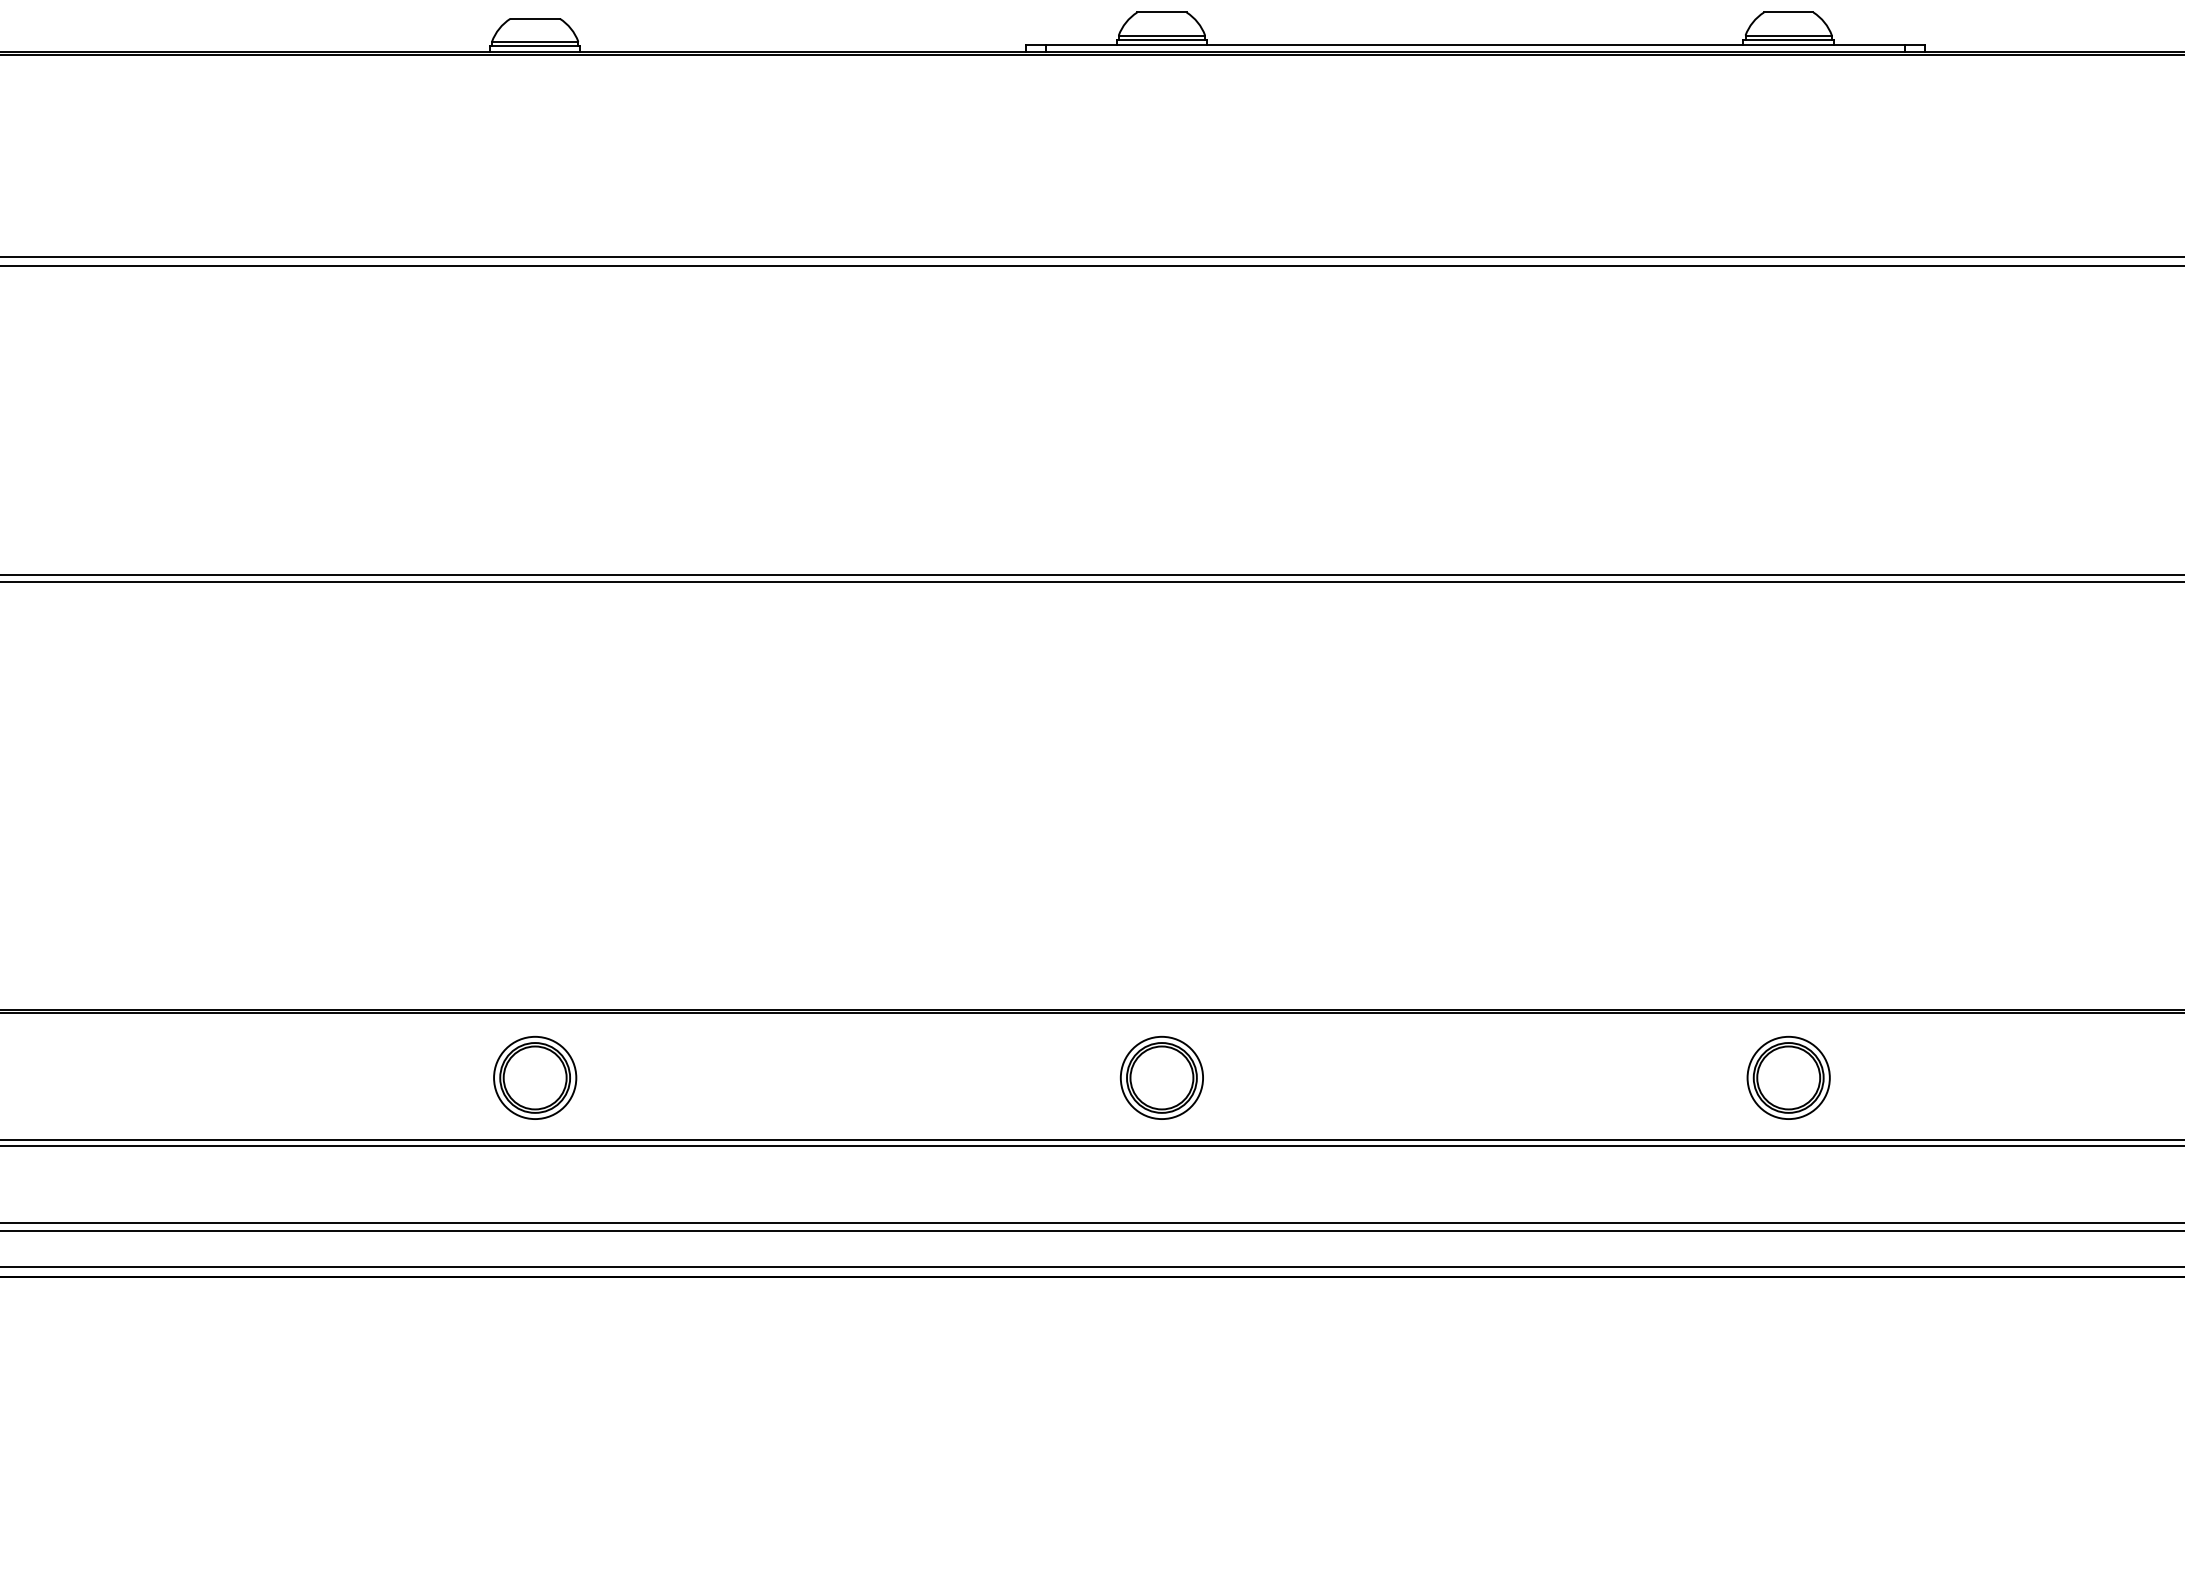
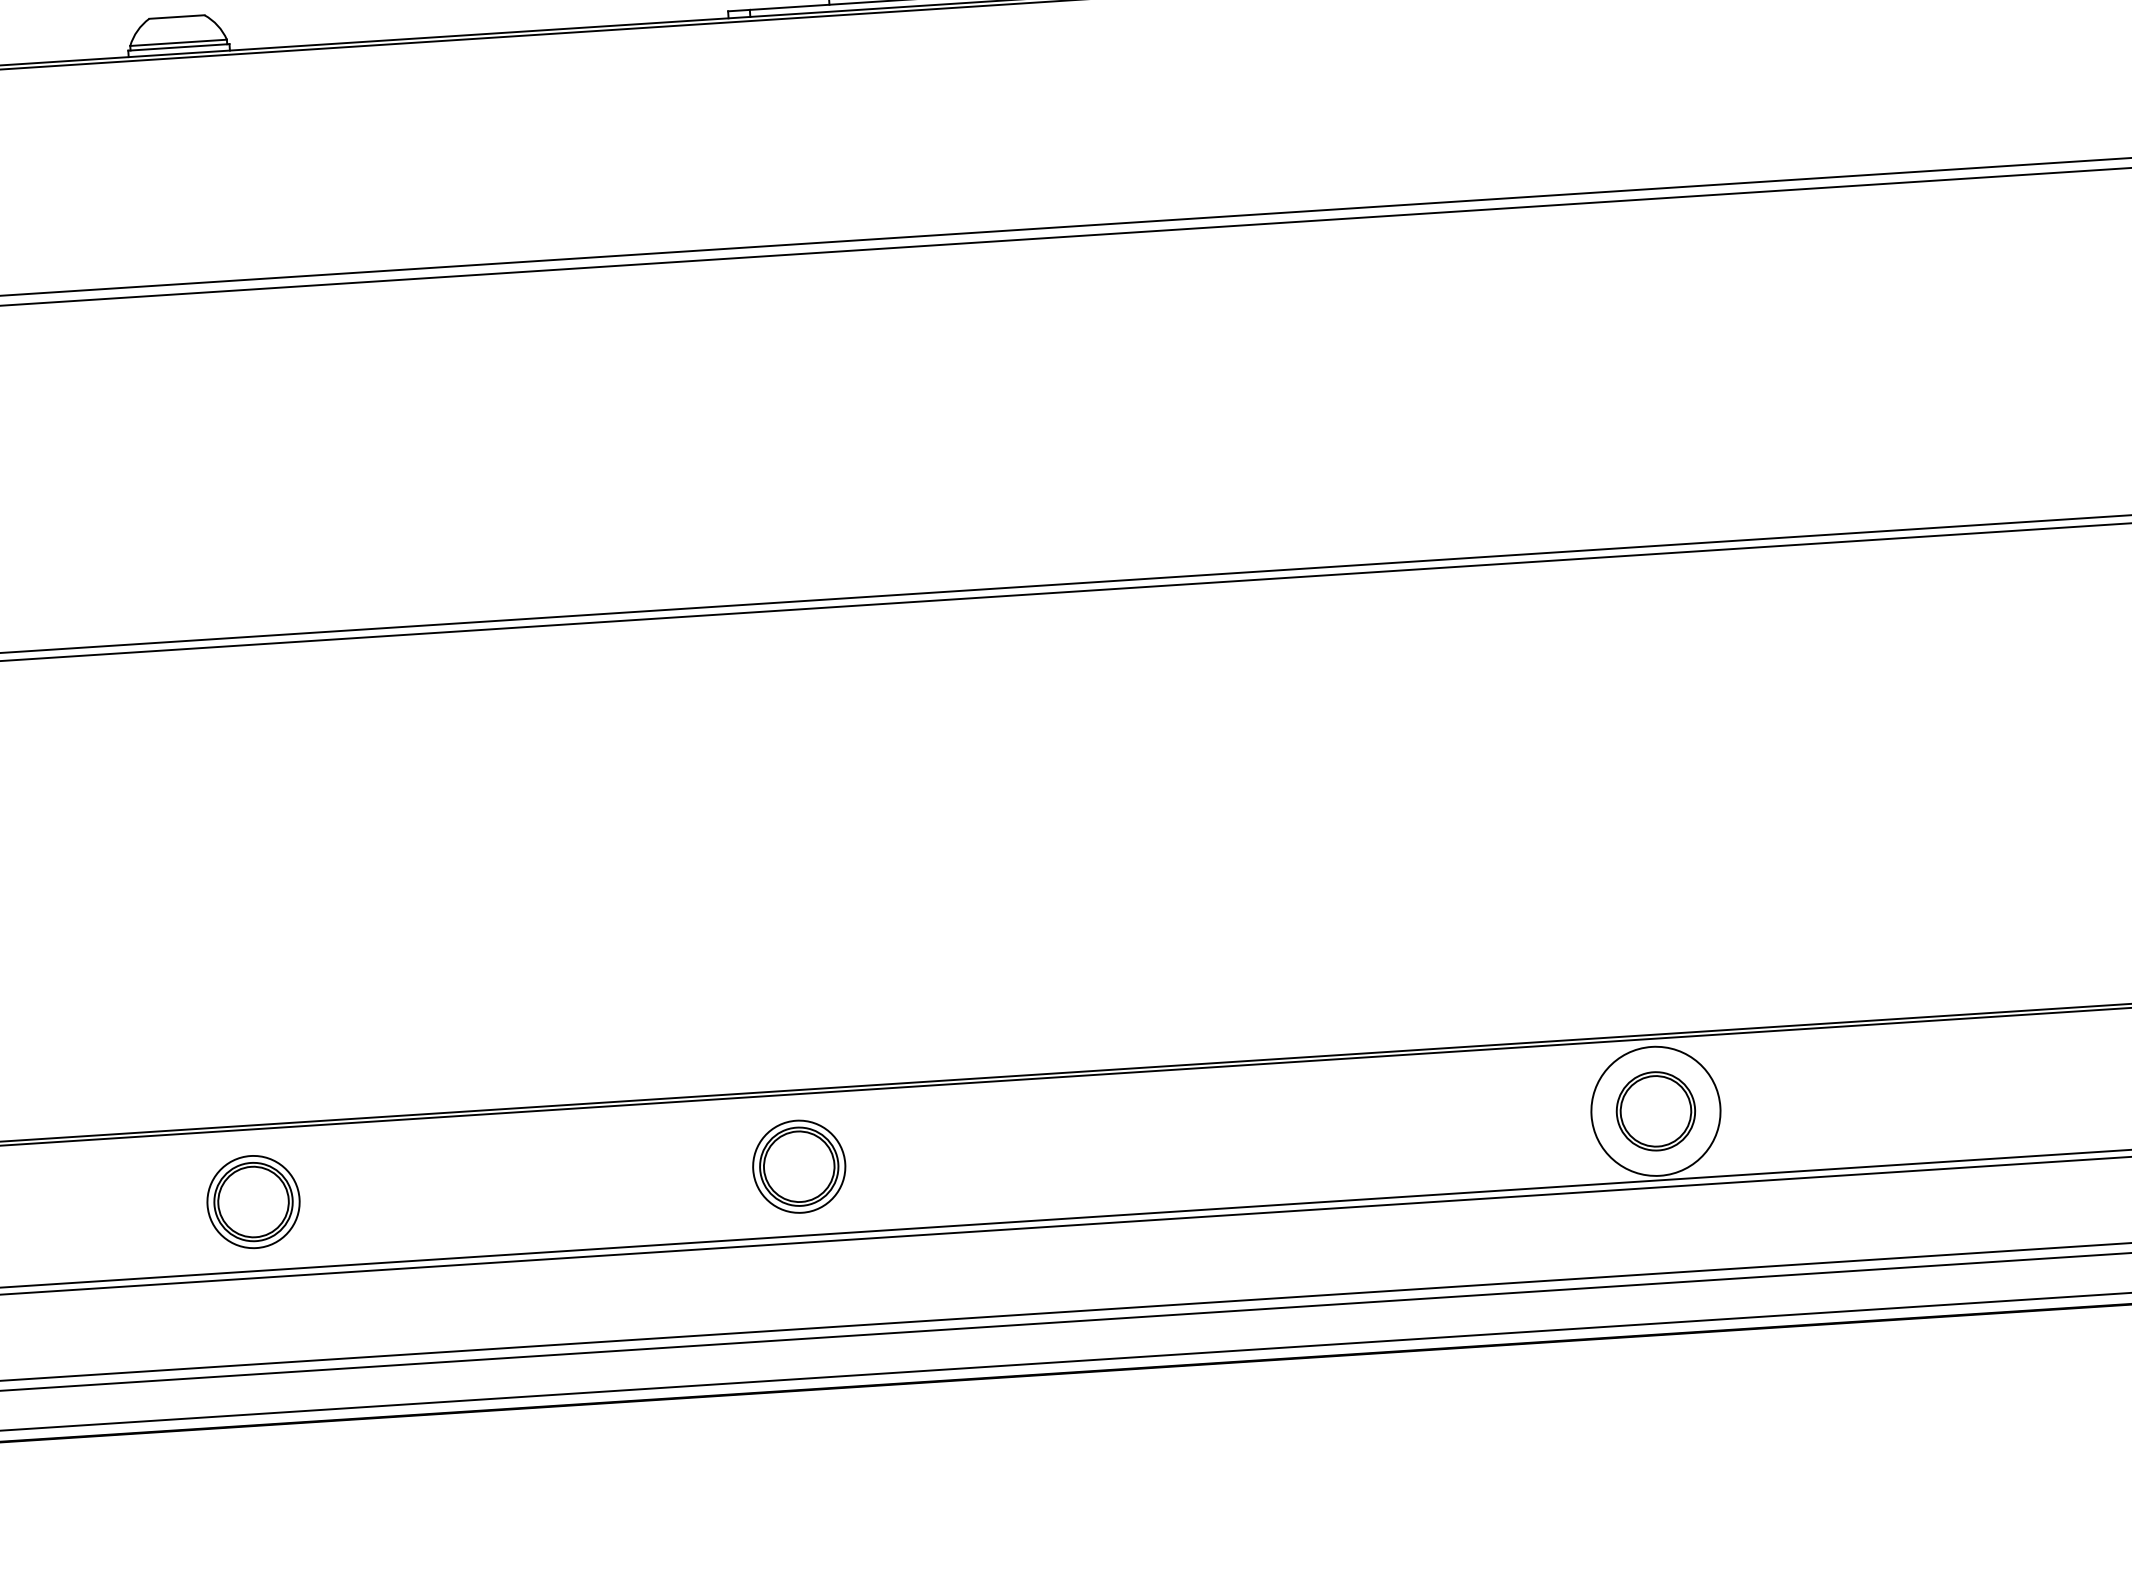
part: (1161, 1077) -> (798, 1166), moved
circle: (1788, 1077) -> (1655, 1110), size x1.4

